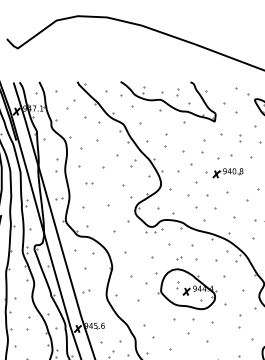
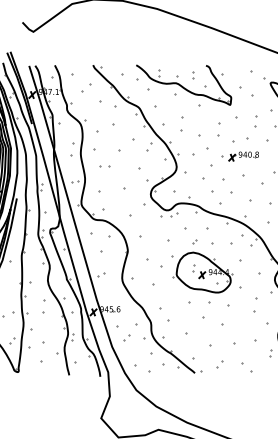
part: (239, 138) -> (255, 121), size x1.6
part: (89, 183) -> (105, 166), size x1.6

